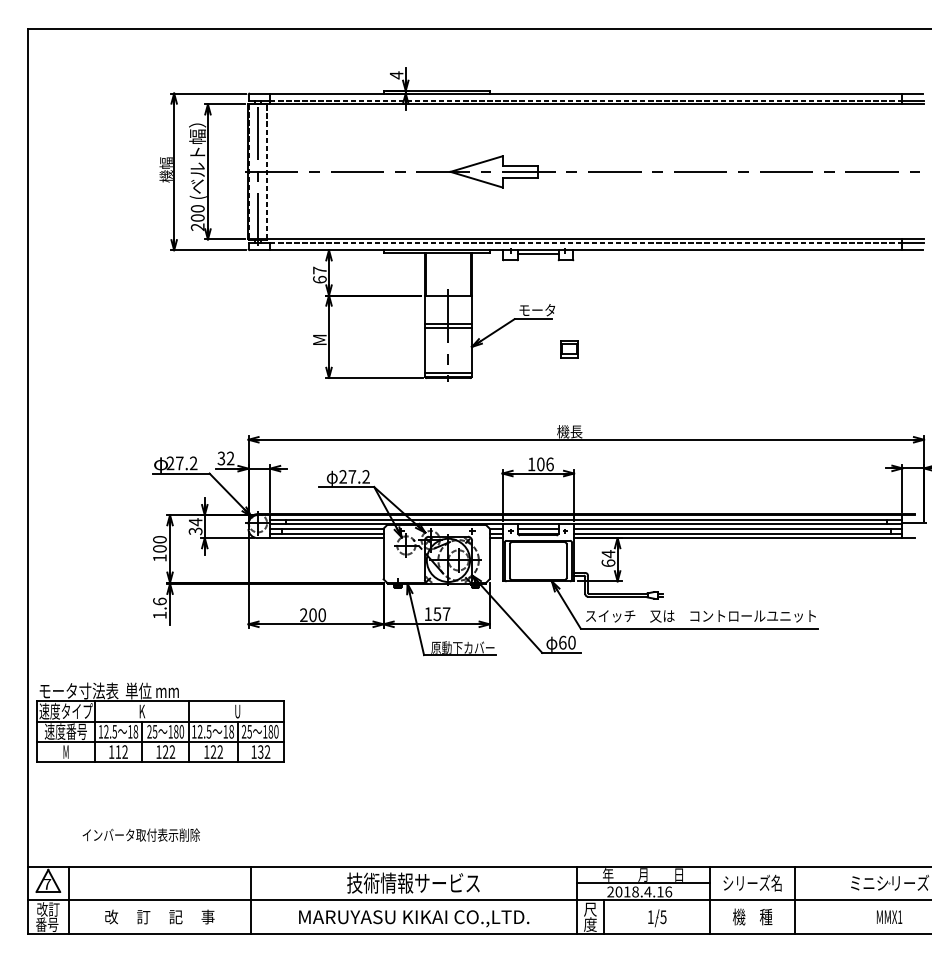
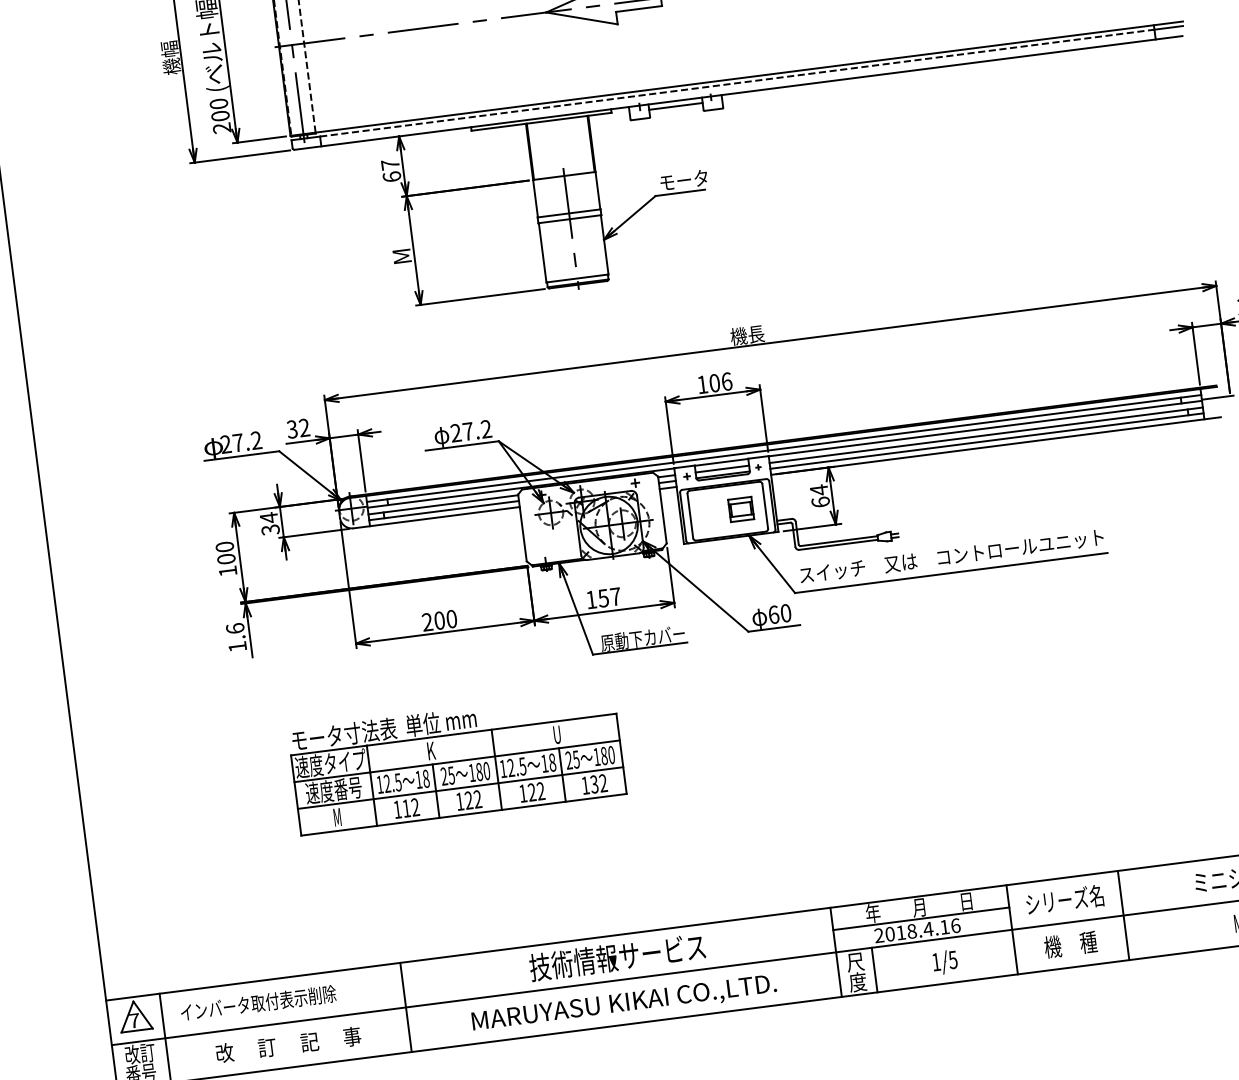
part: (569, 349) -> (741, 510), moved
part: (160, 722) -> (457, 762), moved
text: (140, 834) -> (257, 1002), moved

